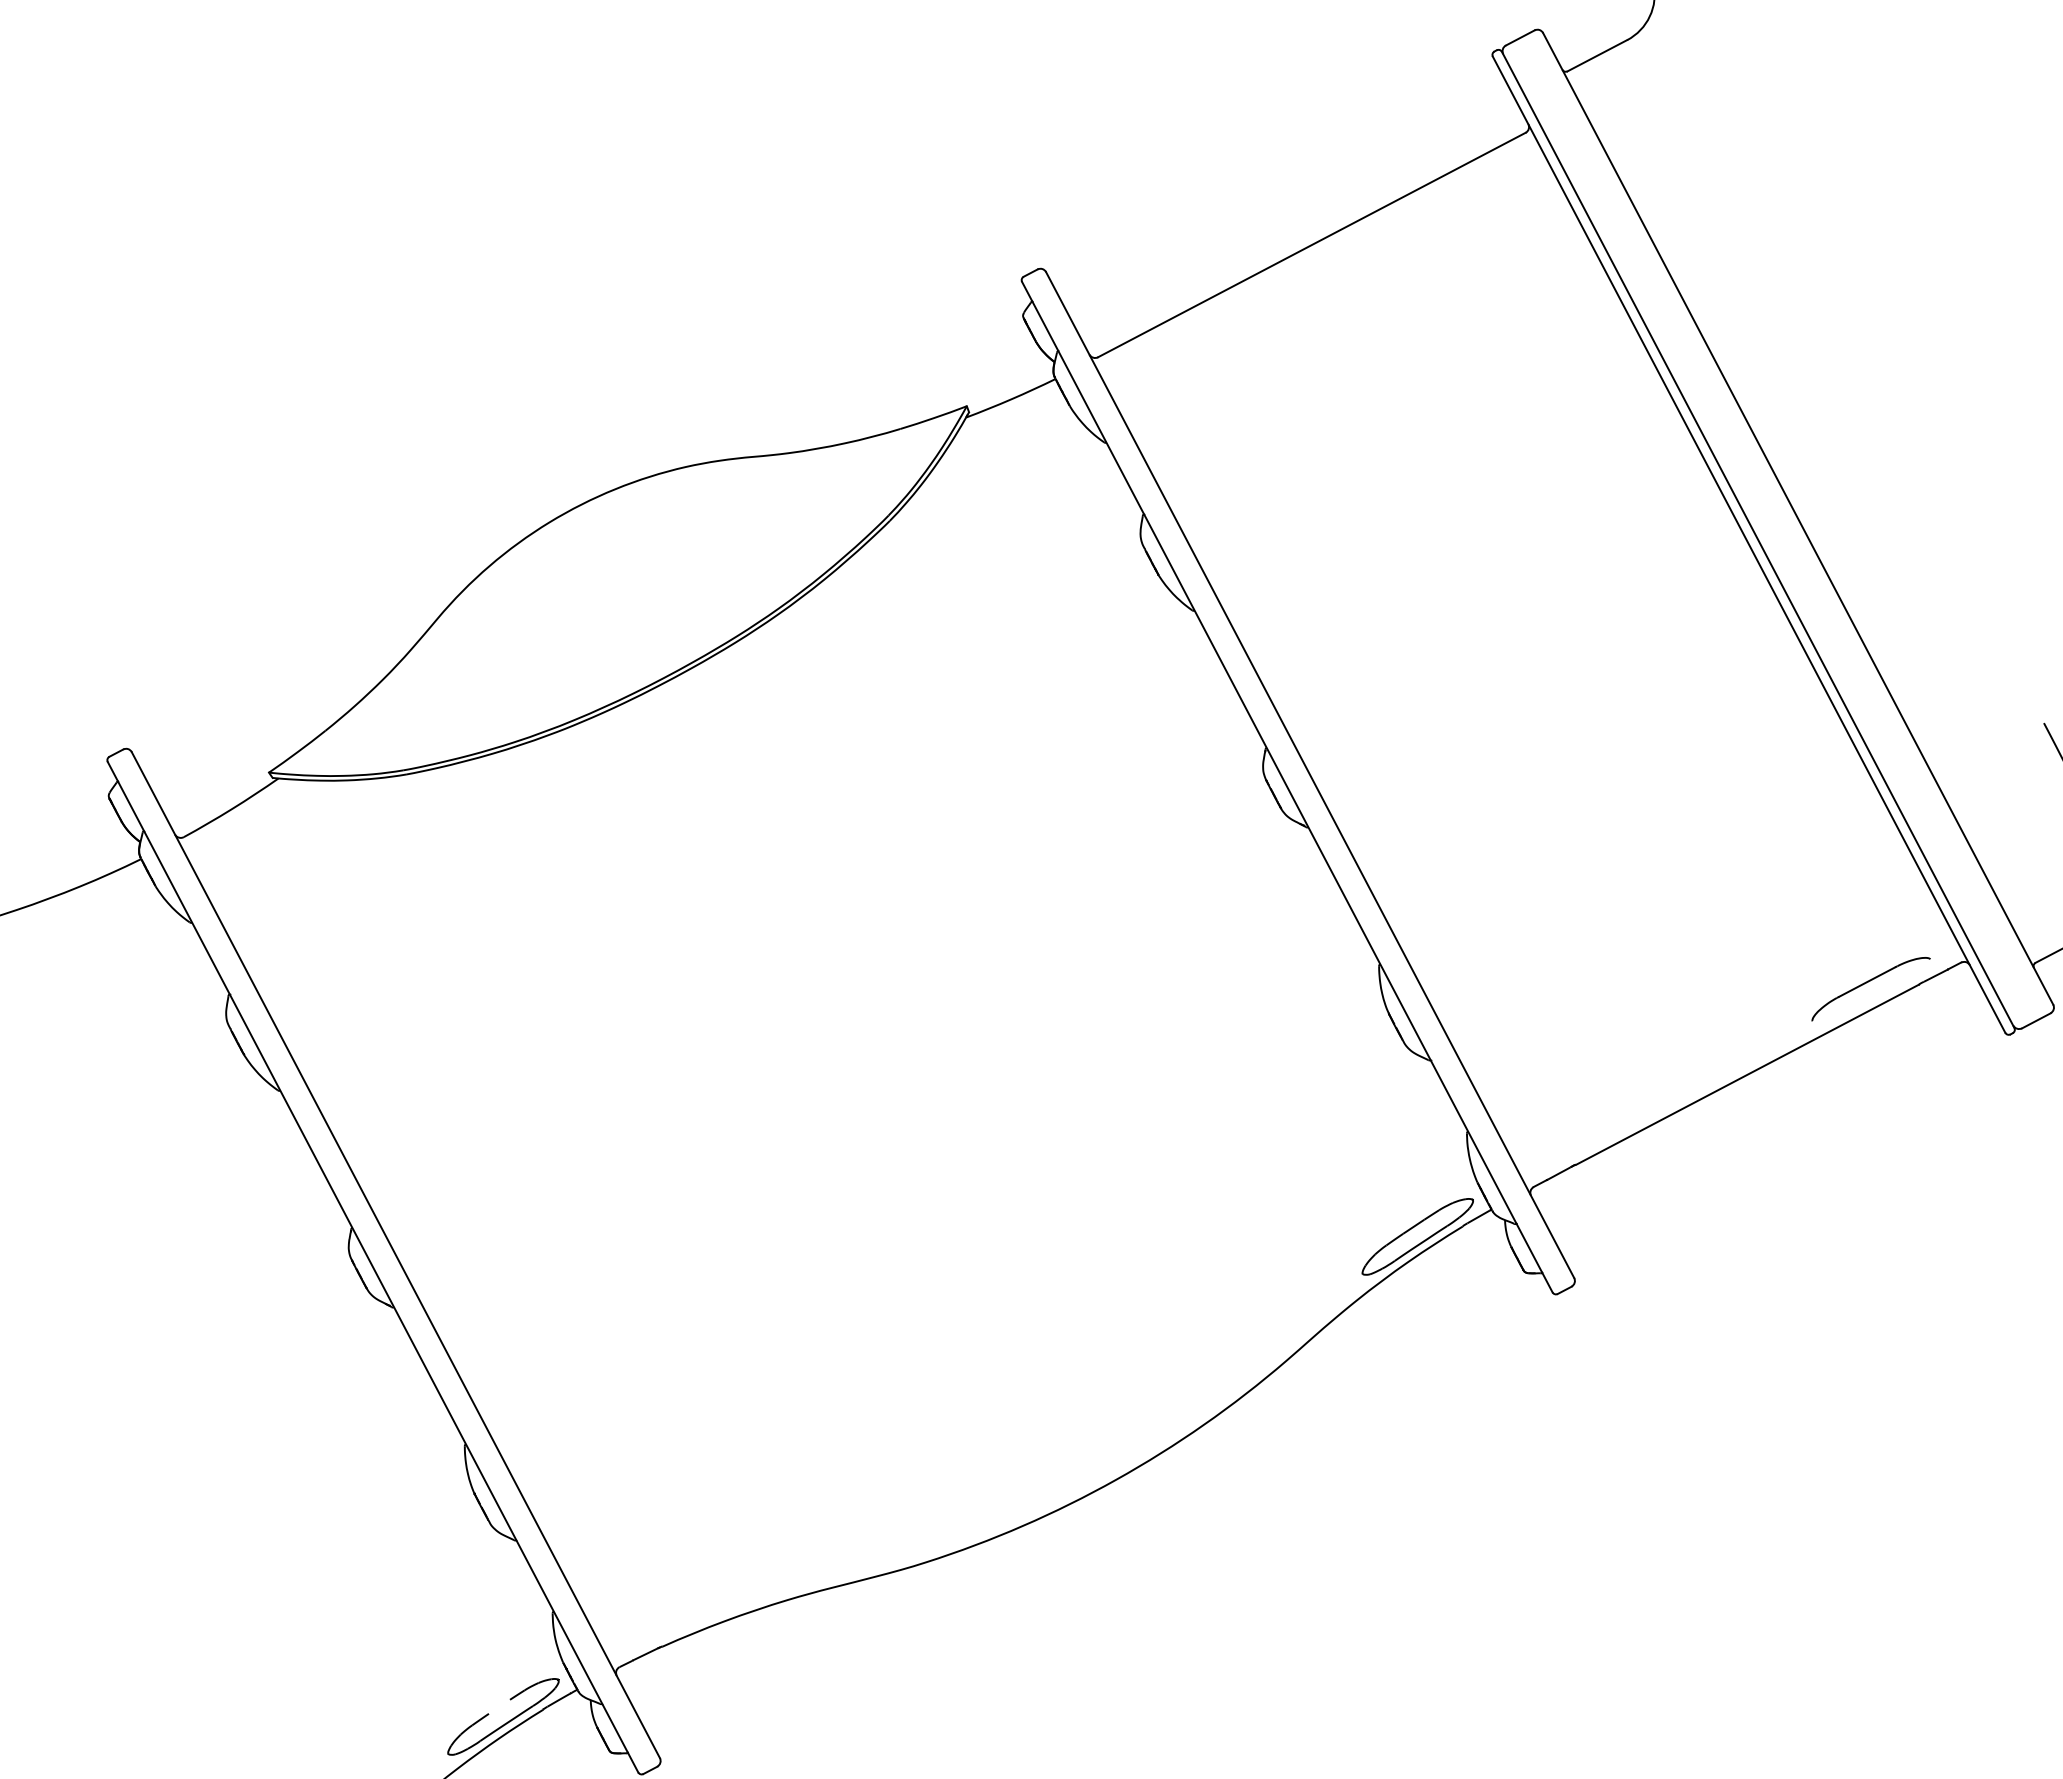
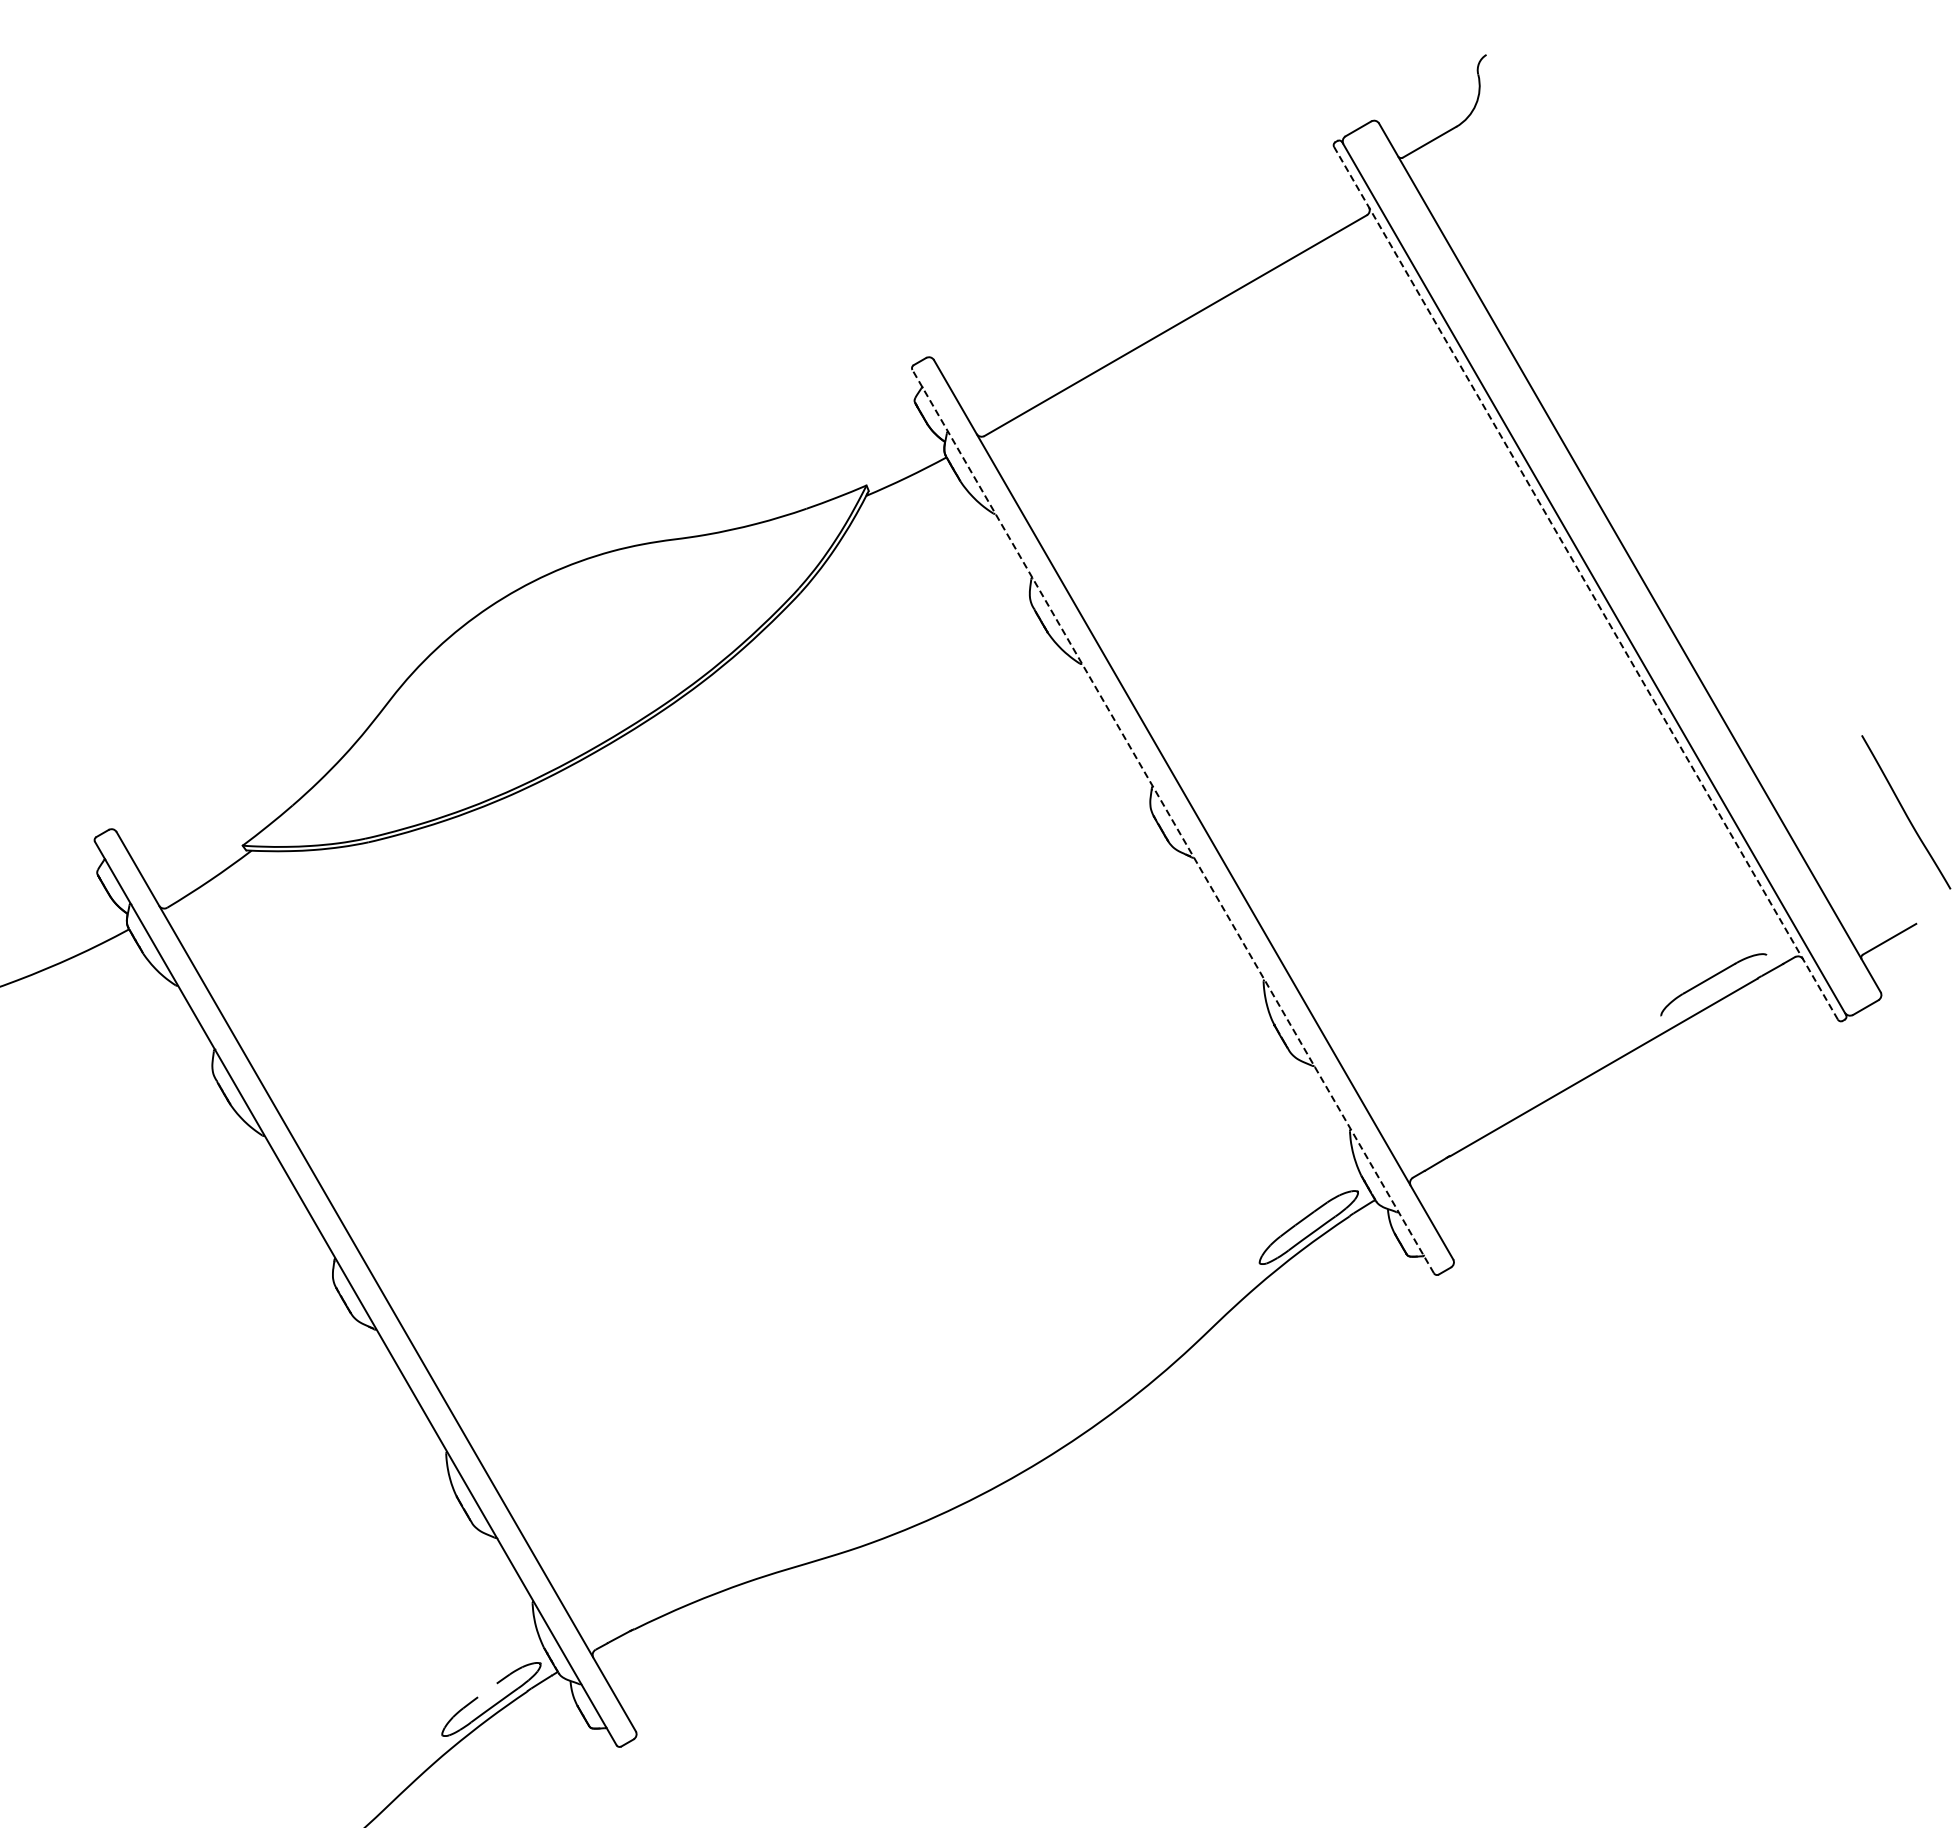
line: (1749, 544) -> (1586, 583), solid -> dashed
line: (1286, 786) -> (1172, 821), solid -> dashed

